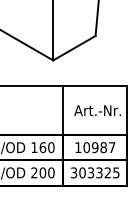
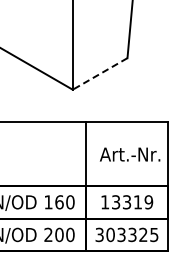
line: (74, 47) -> (100, 73), solid -> dashed
text: (99, 147) -> (132, 202), 10987 -> 13319

